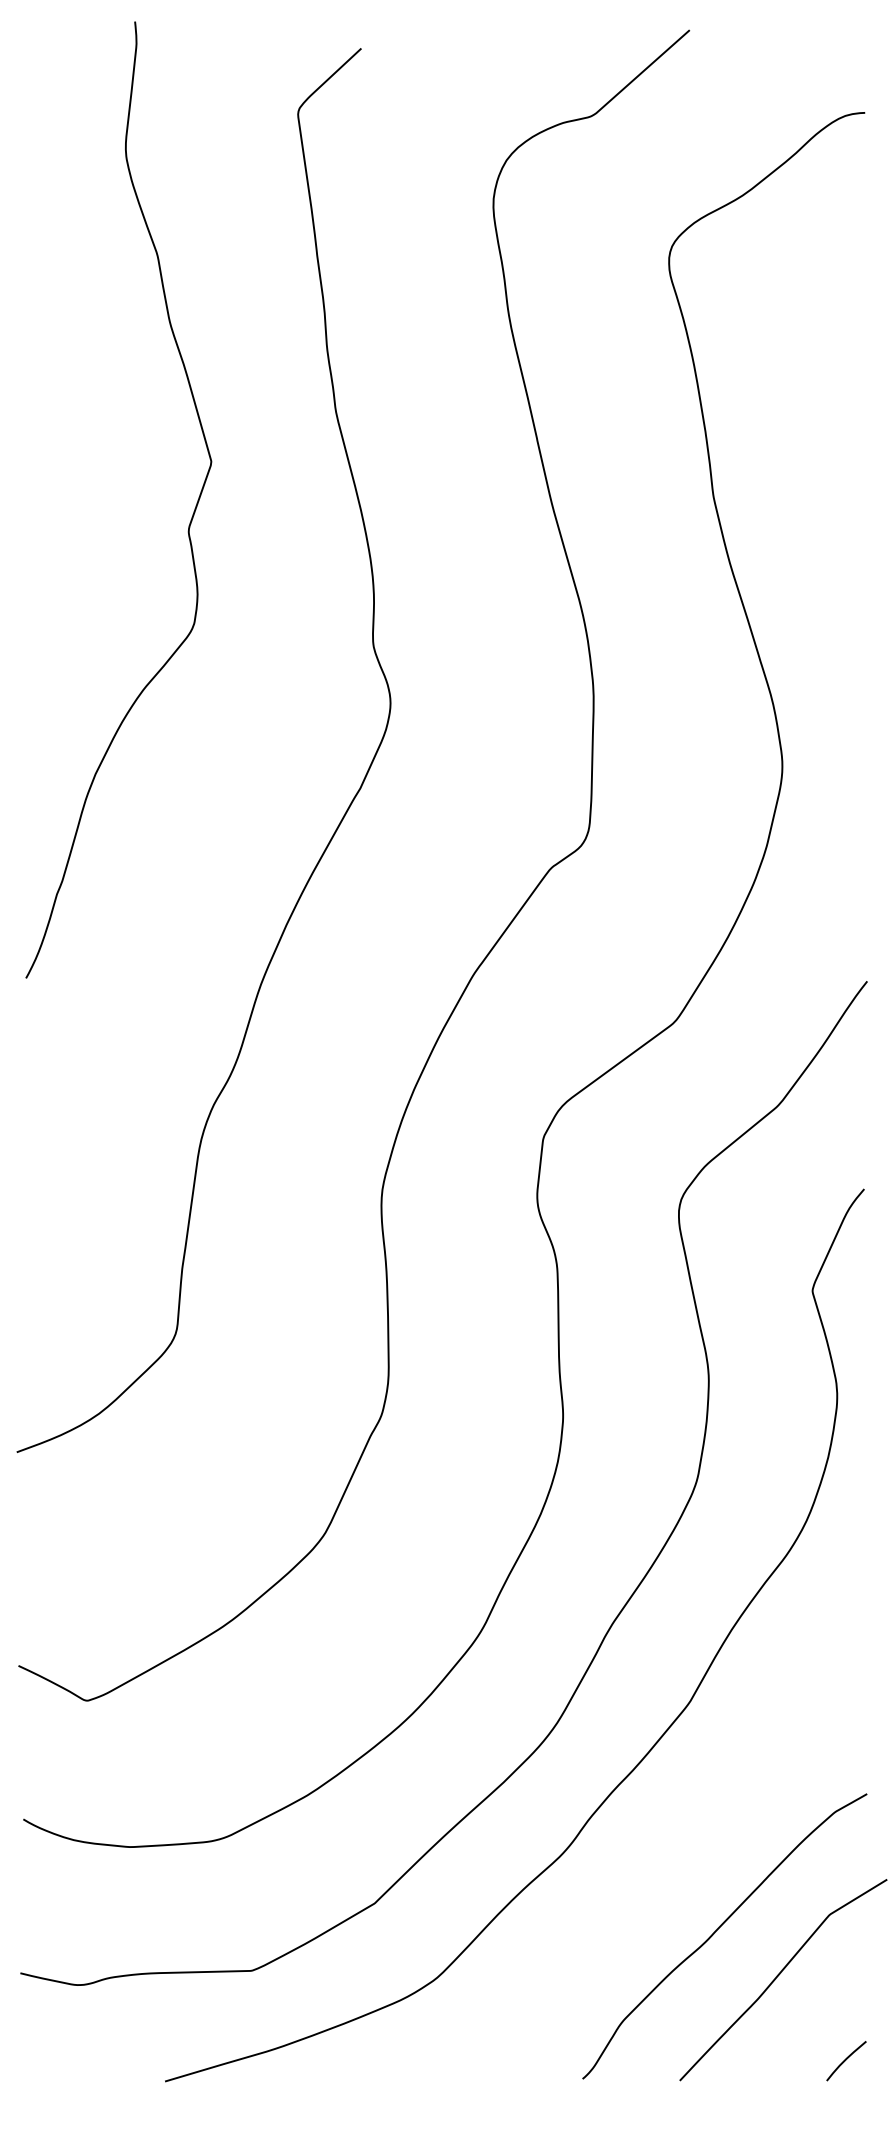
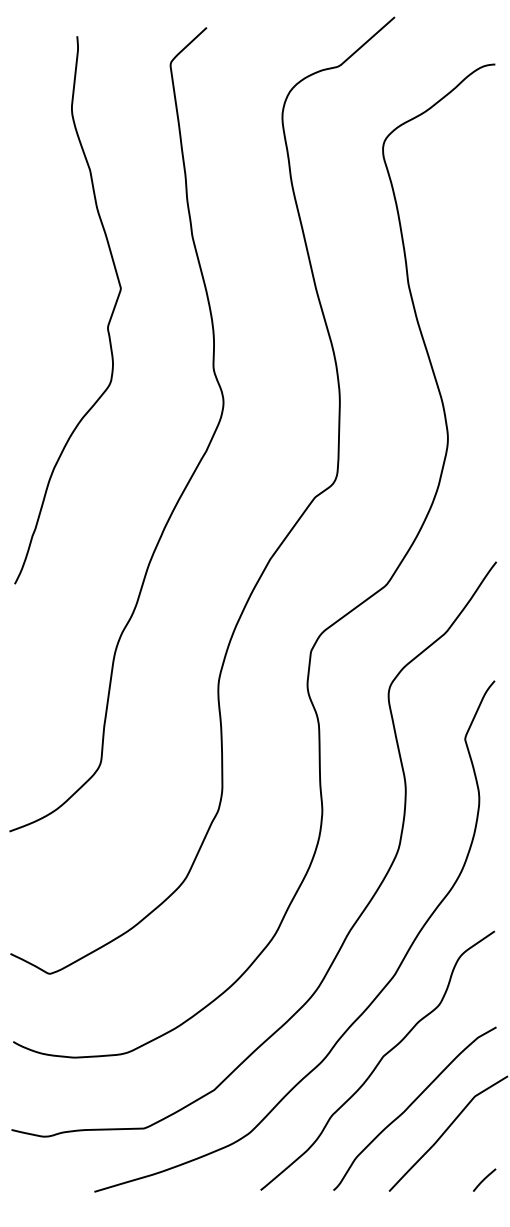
curve: (187, 524) -> (107, 324), moved
curve: (661, 1853) -> (378, 1061), added

